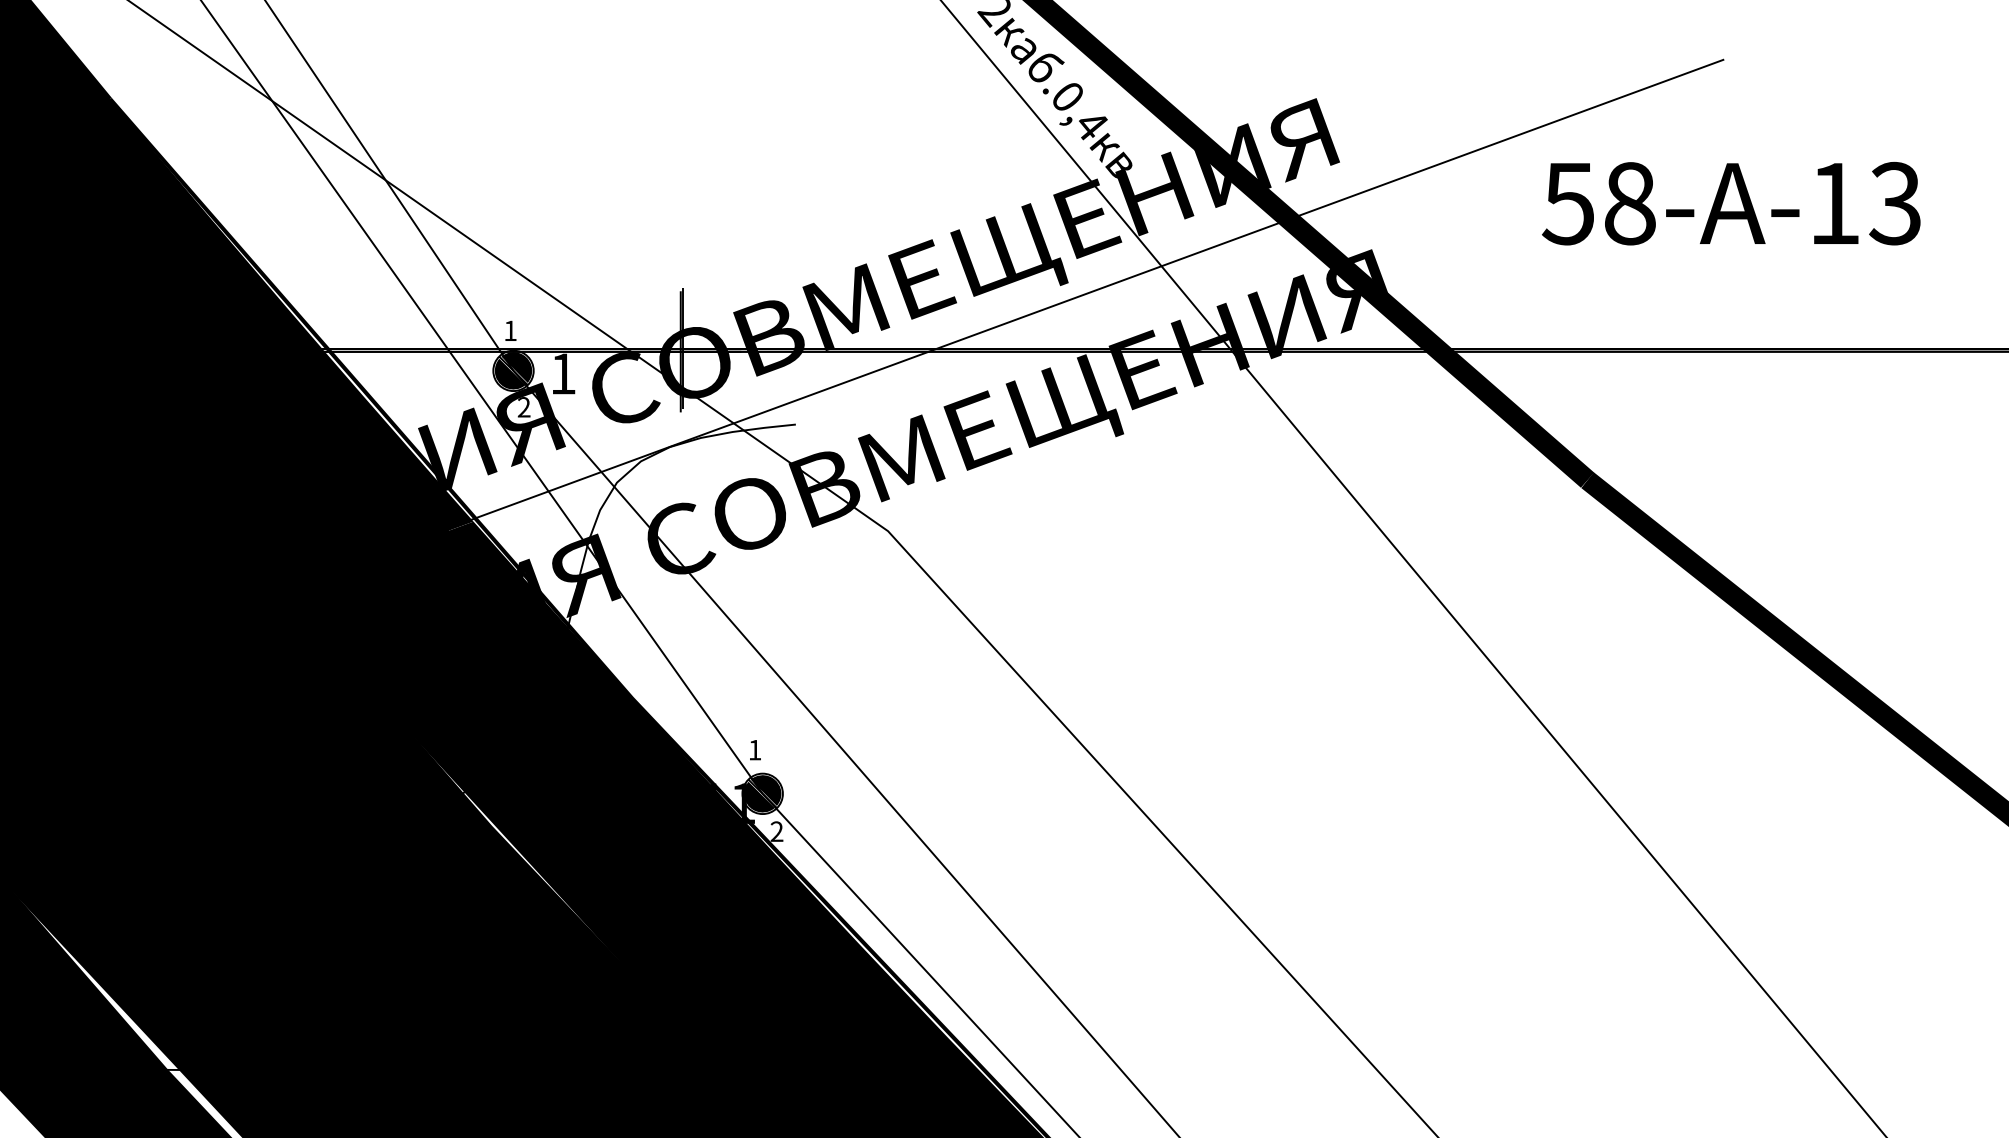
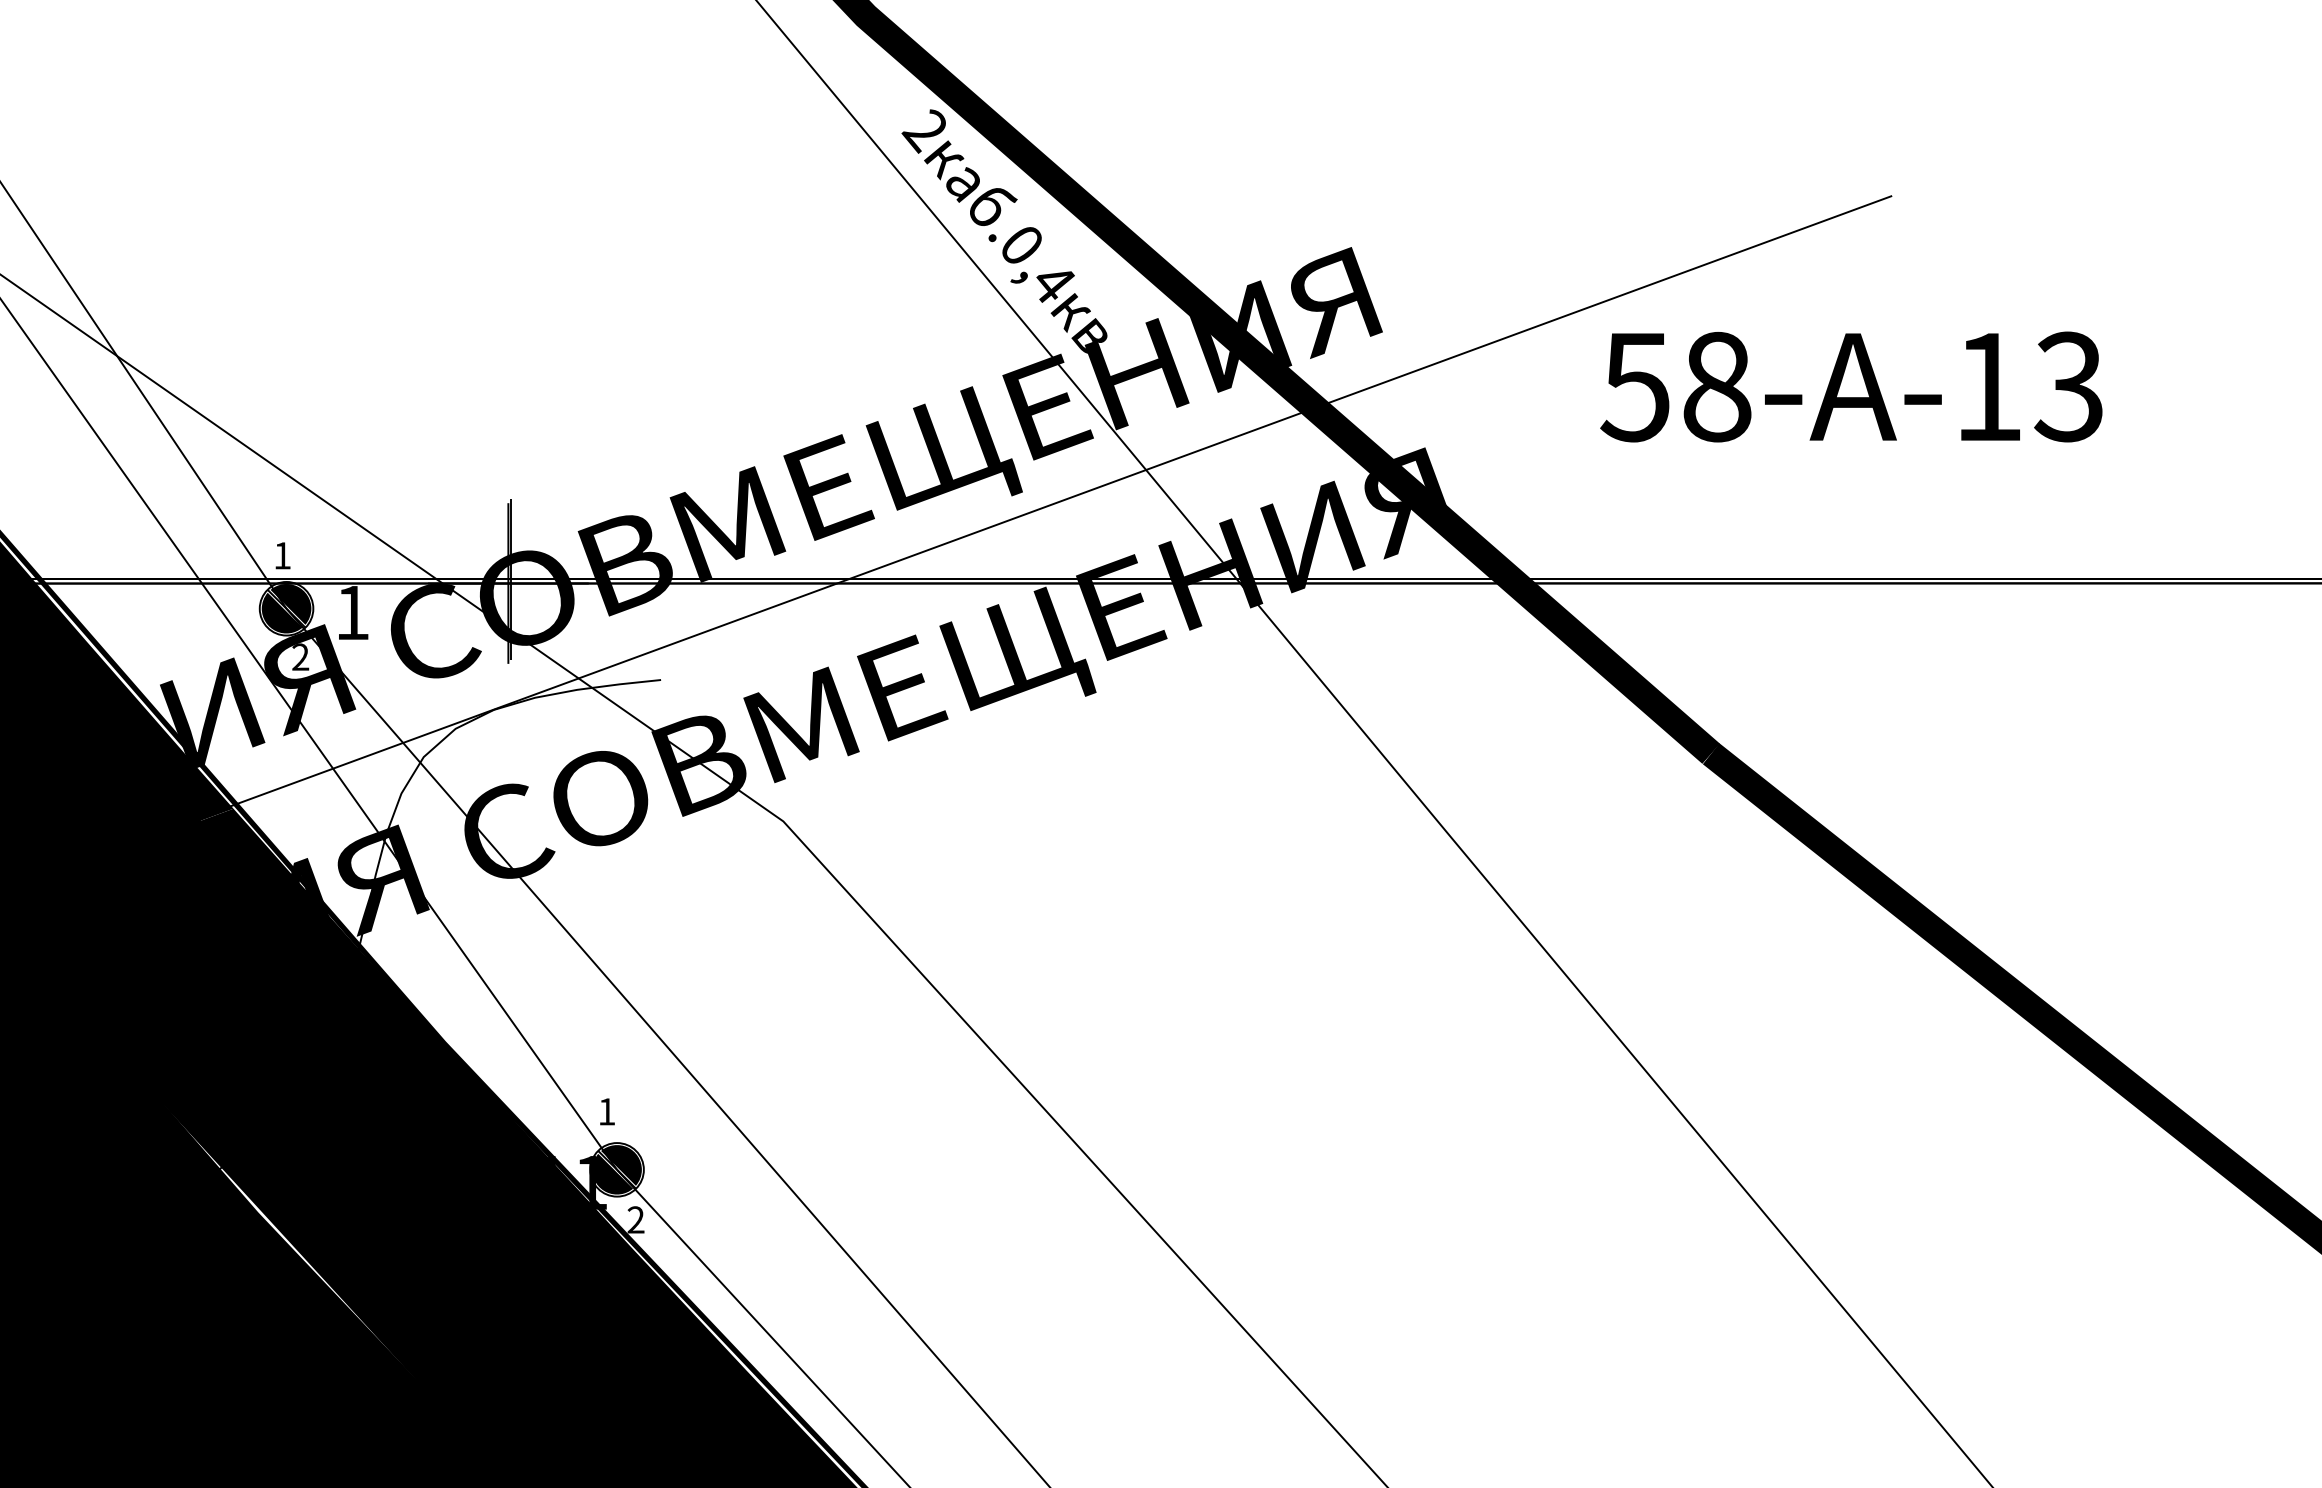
text: (1731, 203) -> (1851, 386), moved

